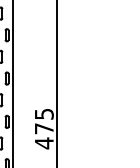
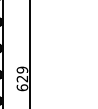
text: (44, 128) -> (22, 78), 475 -> 629

